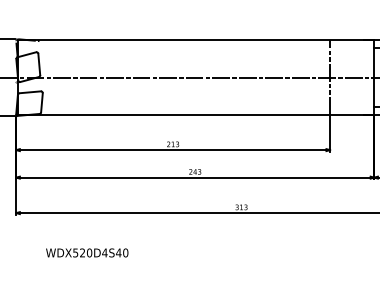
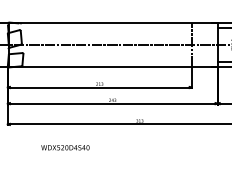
text: (87, 252) -> (65, 147), moved

